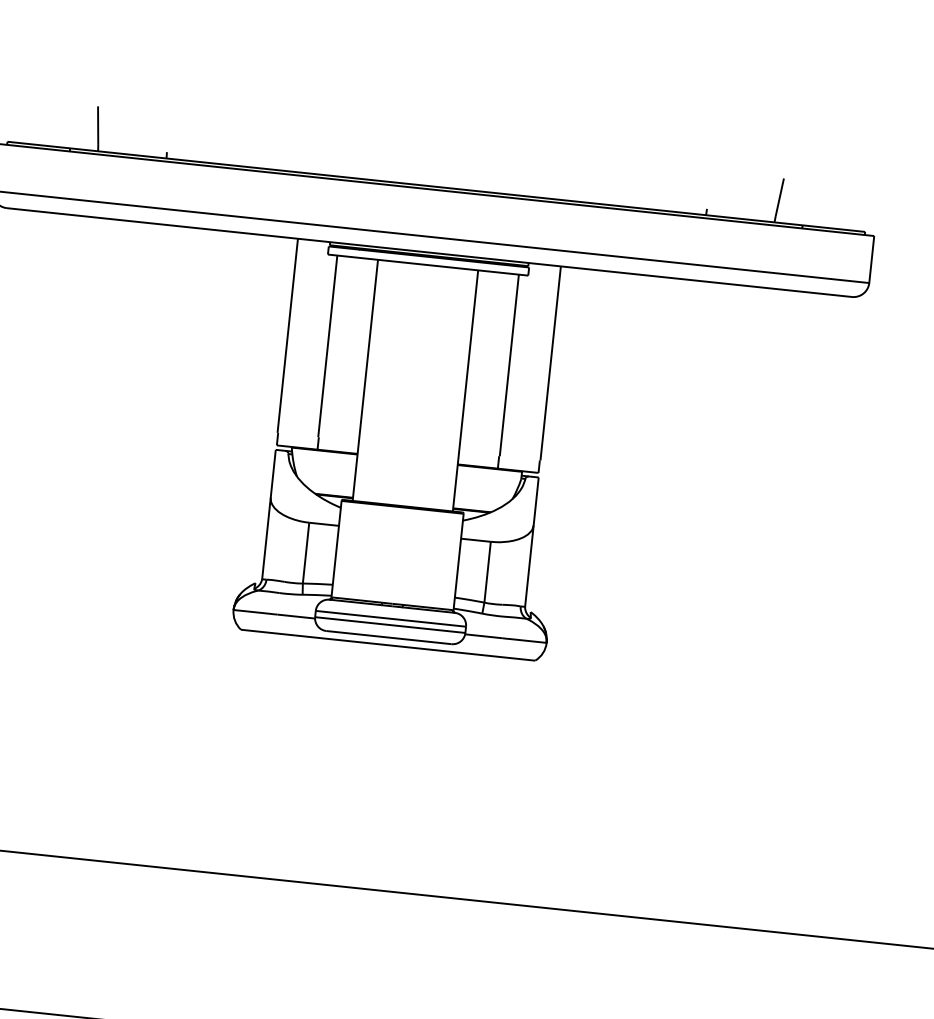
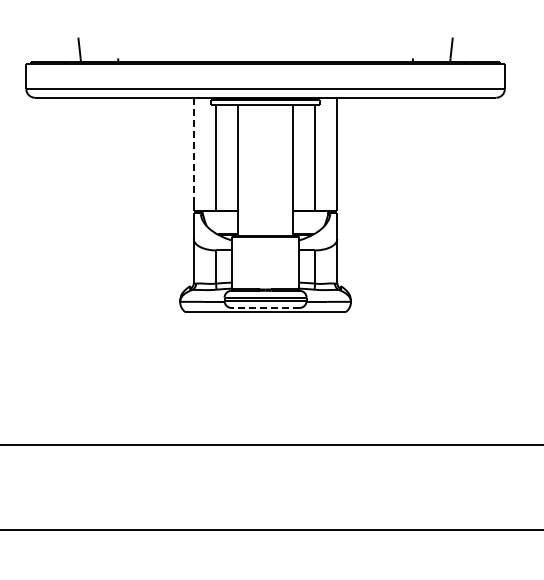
line: (287, 335) -> (193, 150), solid -> dashed
line: (388, 636) -> (265, 307), solid -> dashed

